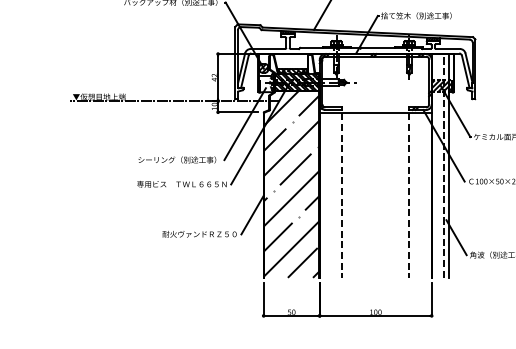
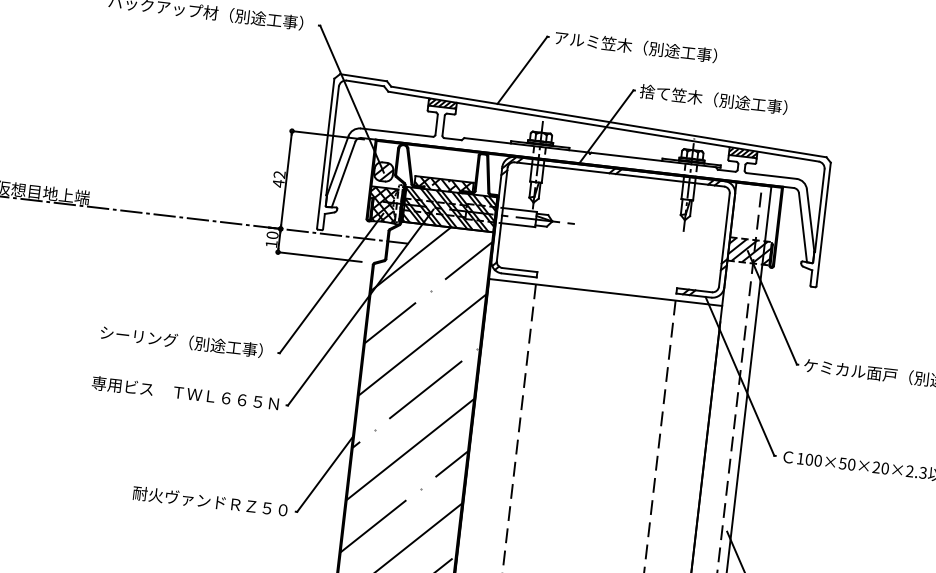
hatch: (265, 83) -> (383, 203), added

